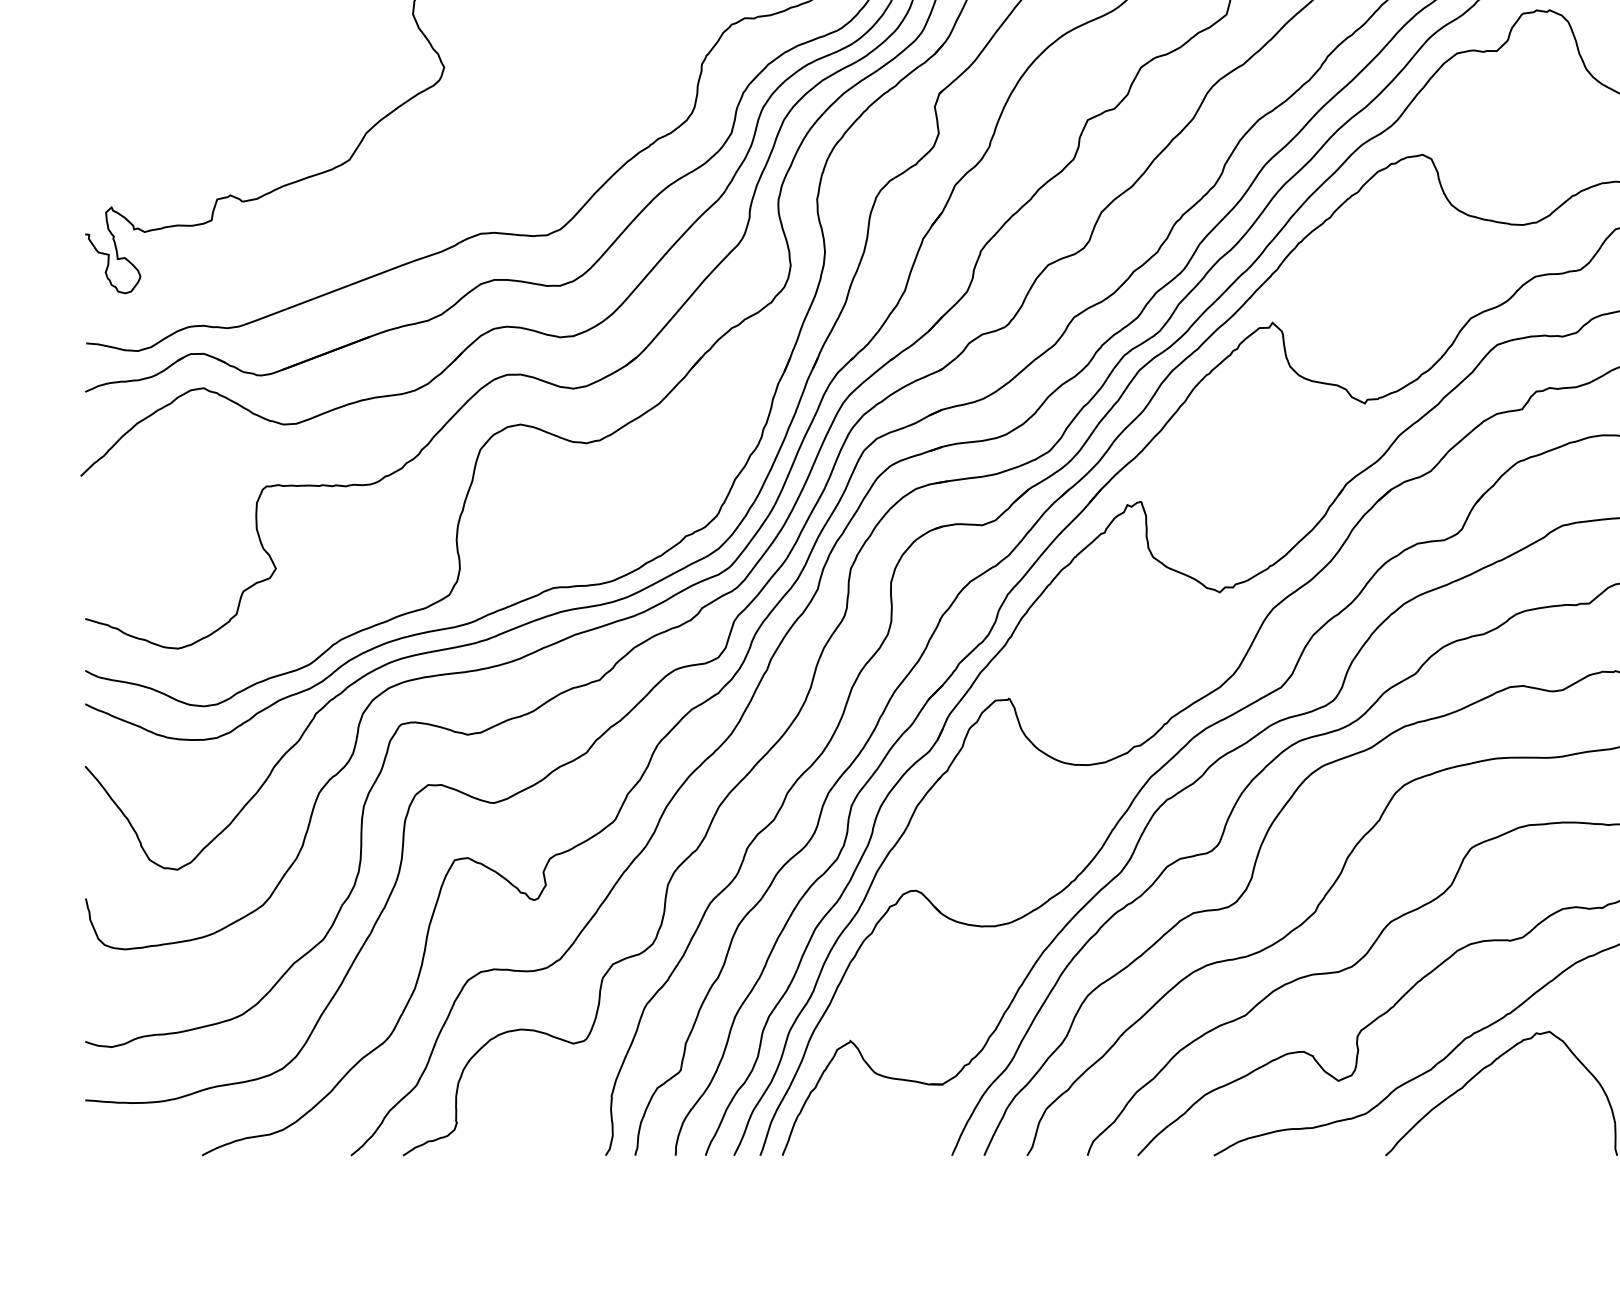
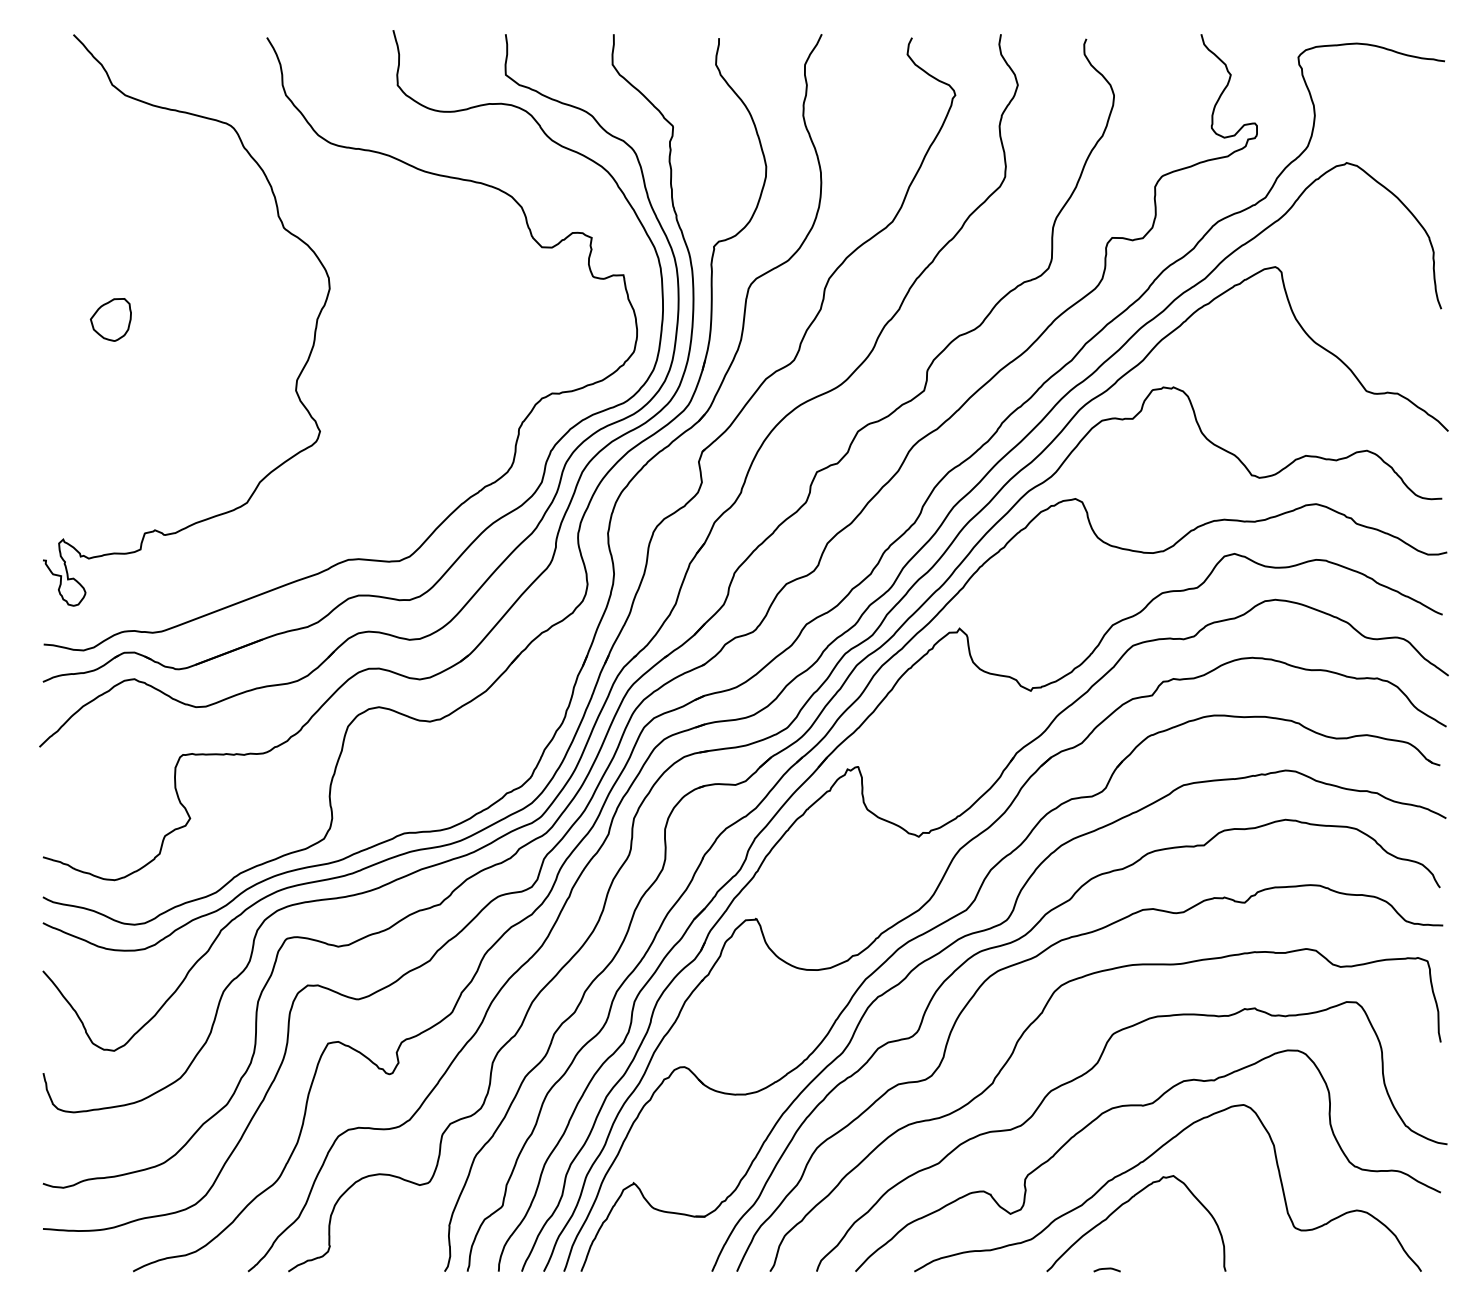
curve: (1462, 1152) -> (1106, 1269), added

